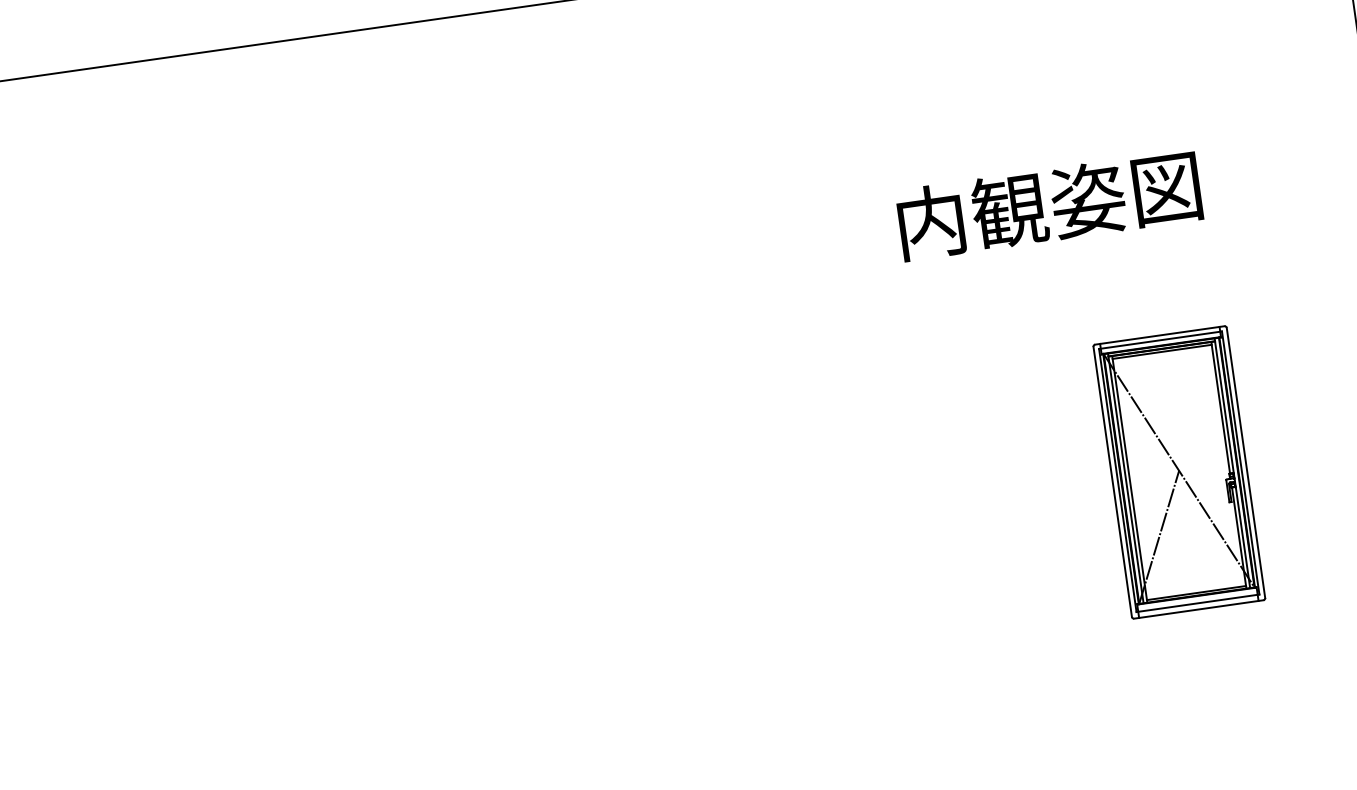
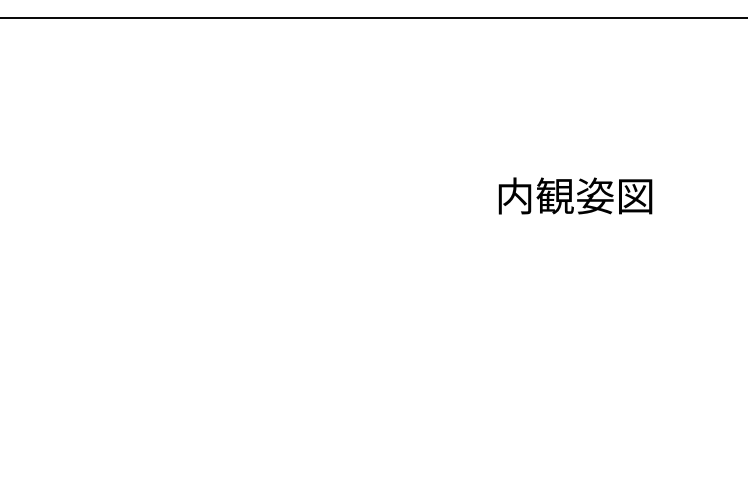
text: (1049, 204) -> (575, 195), moved
part: (1179, 471) -> (651, 297), removed

